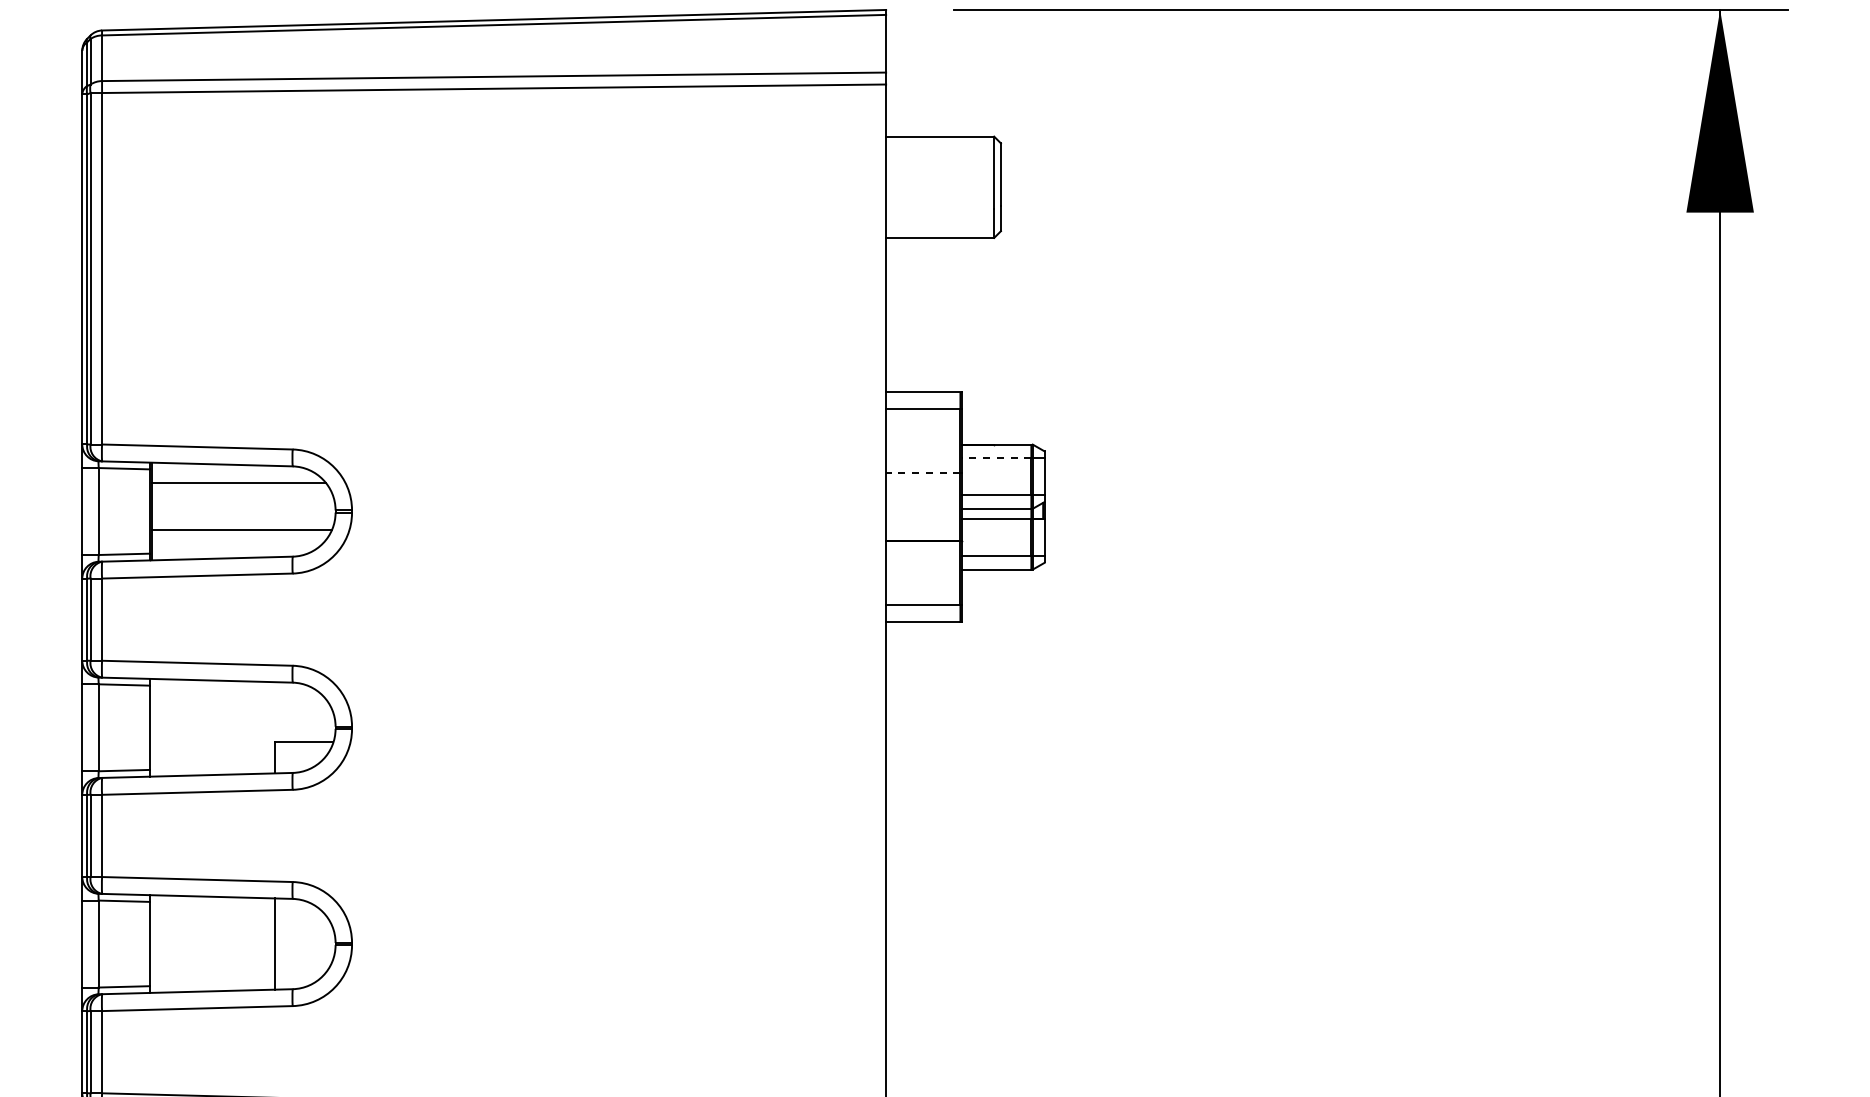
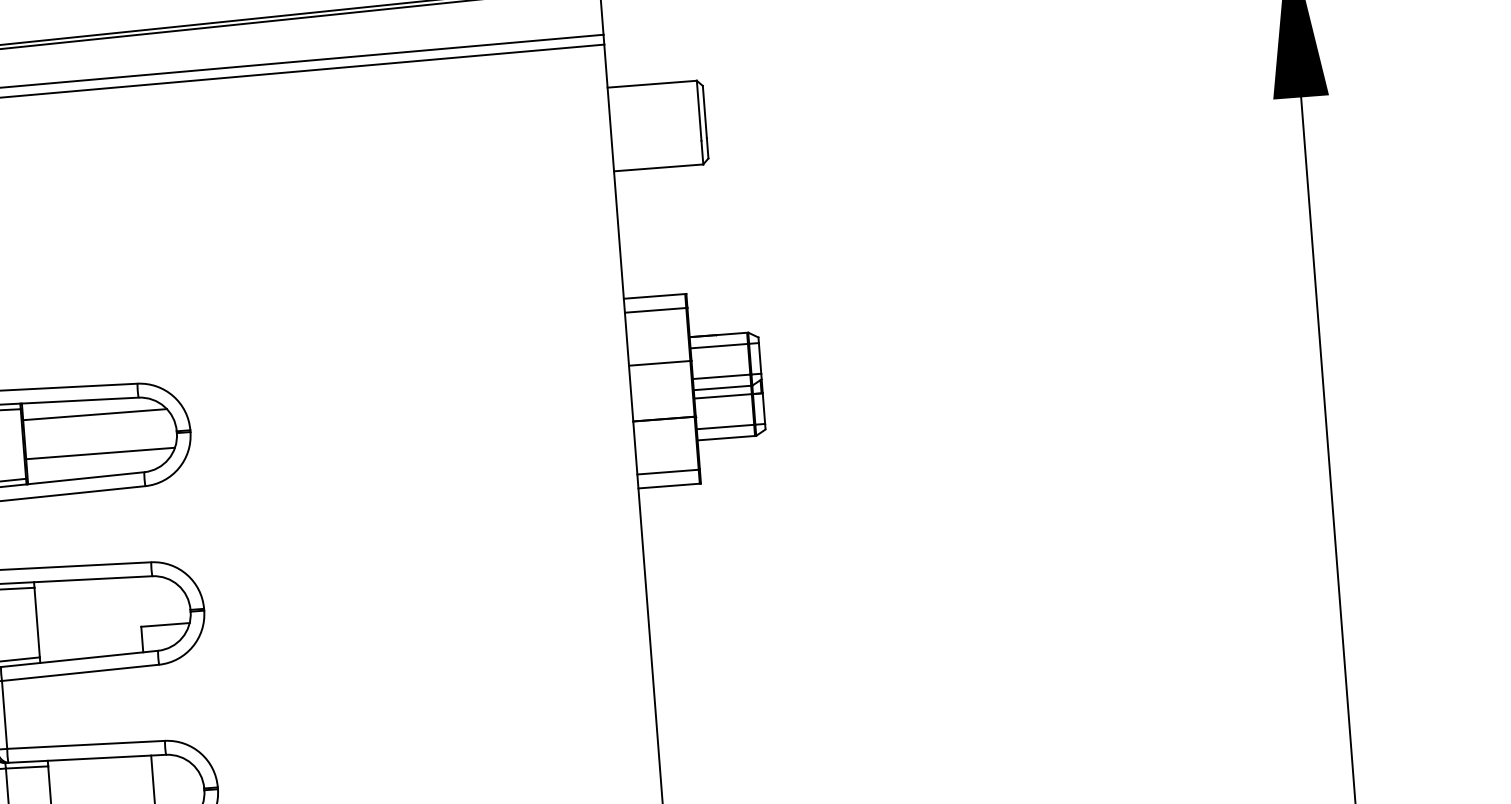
line: (996, 458) -> (719, 346), dashed -> solid
line: (922, 473) -> (659, 363), dashed -> solid

